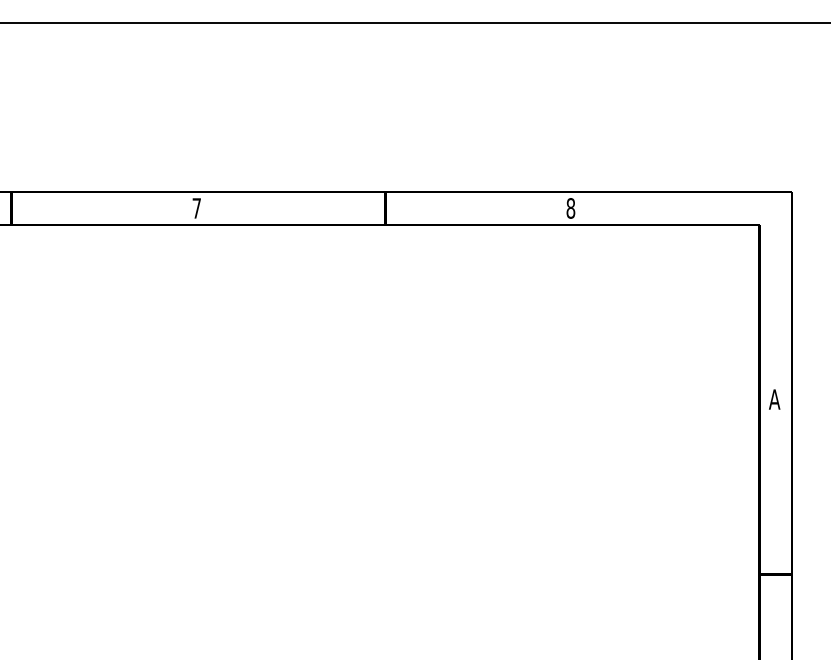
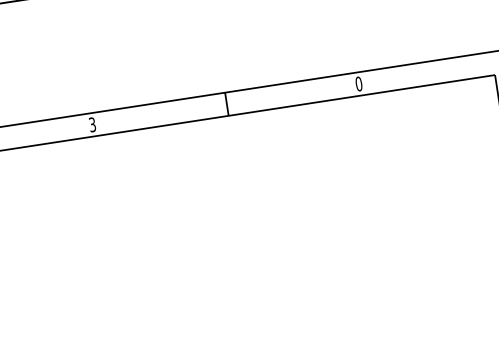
text: (196, 208) -> (92, 124), 7 -> 3
text: (570, 208) -> (358, 84), 8 -> 0

